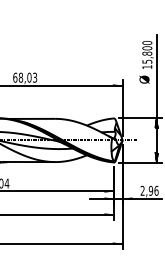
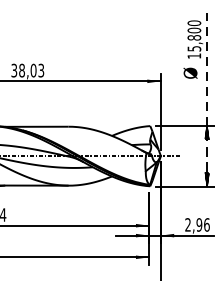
text: (15, 77) -> (14, 70), 68,03 -> 38,03
line: (156, 99) -> (206, 100), solid -> dashed

